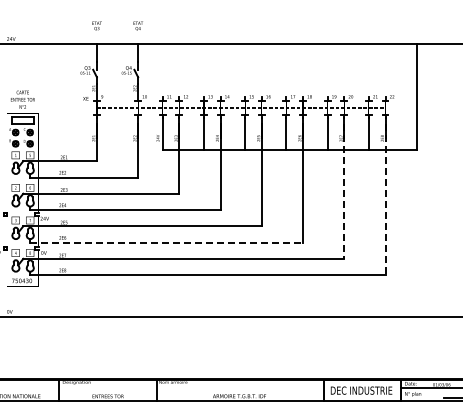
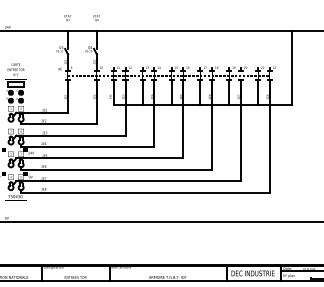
line: (344, 192) -> (241, 134), dashed -> solid
line: (385, 200) -> (269, 140), dashed -> solid
line: (167, 242) -> (117, 169), dashed -> solid

